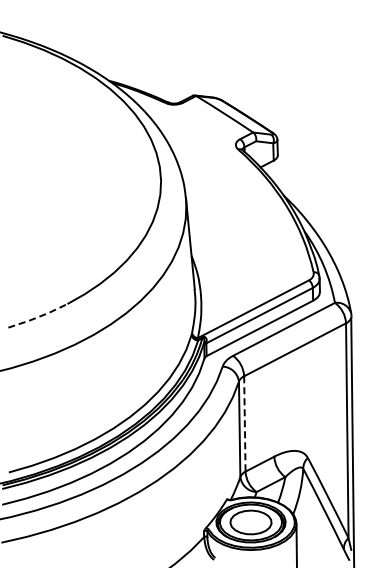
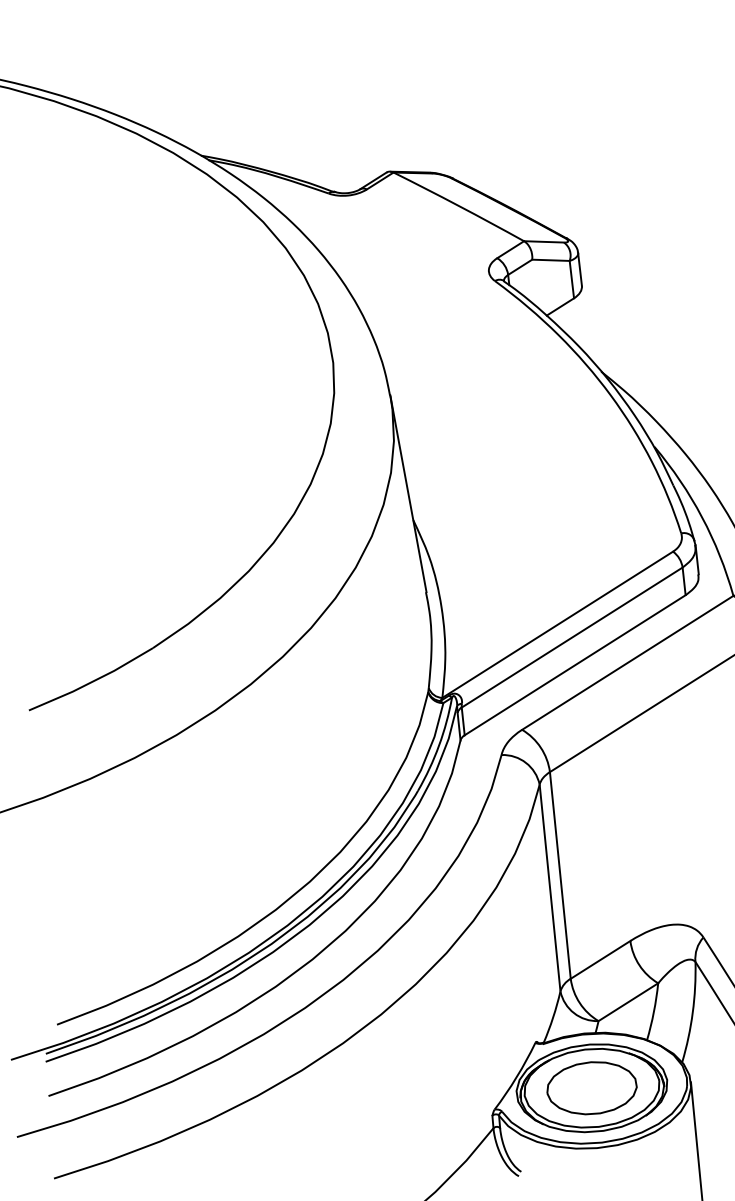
line: (39, 316) -> (94, 680), dashed -> solid
line: (244, 423) -> (559, 874), dashed -> solid

